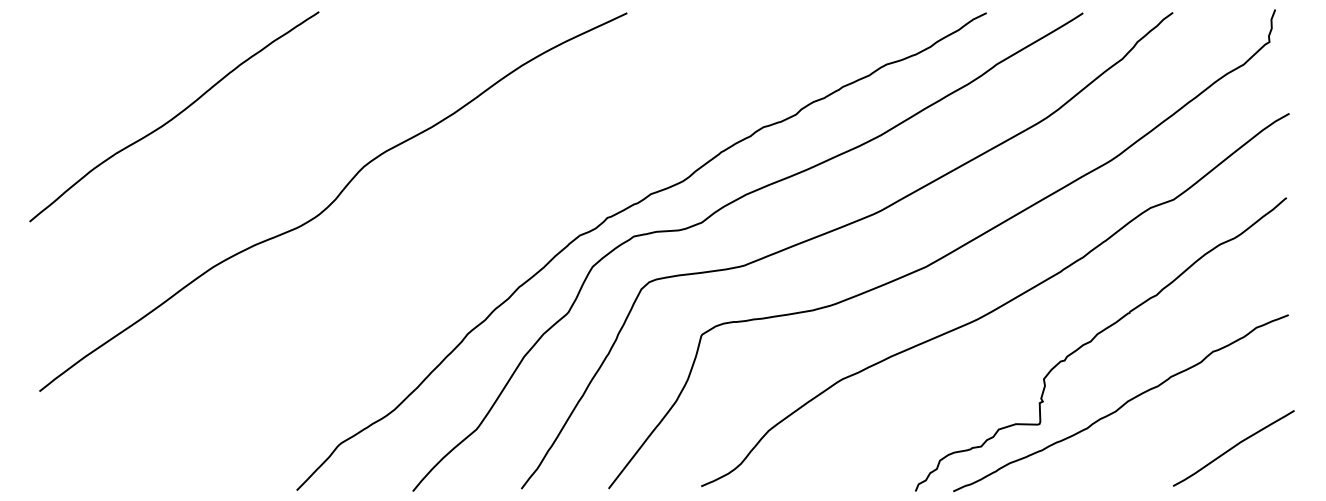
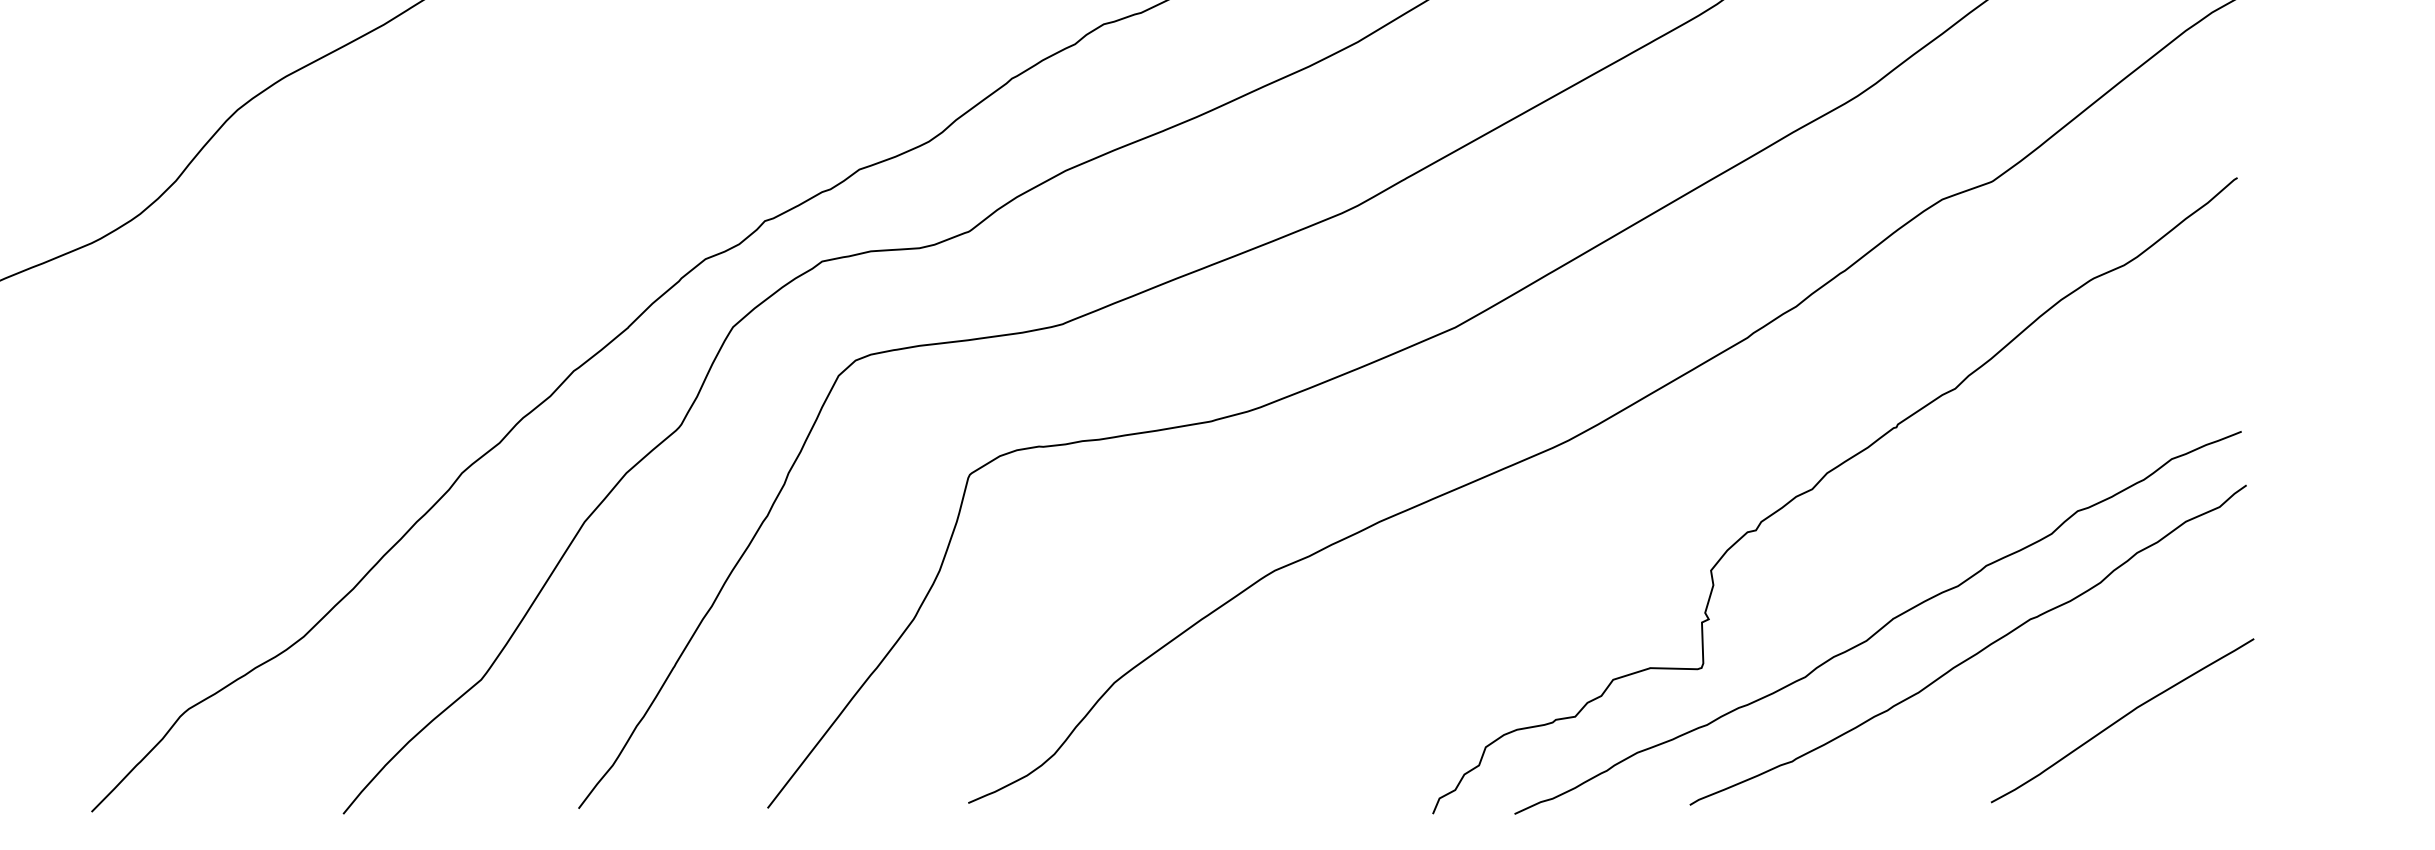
curve: (1164, 417) -> (1972, 653), added

